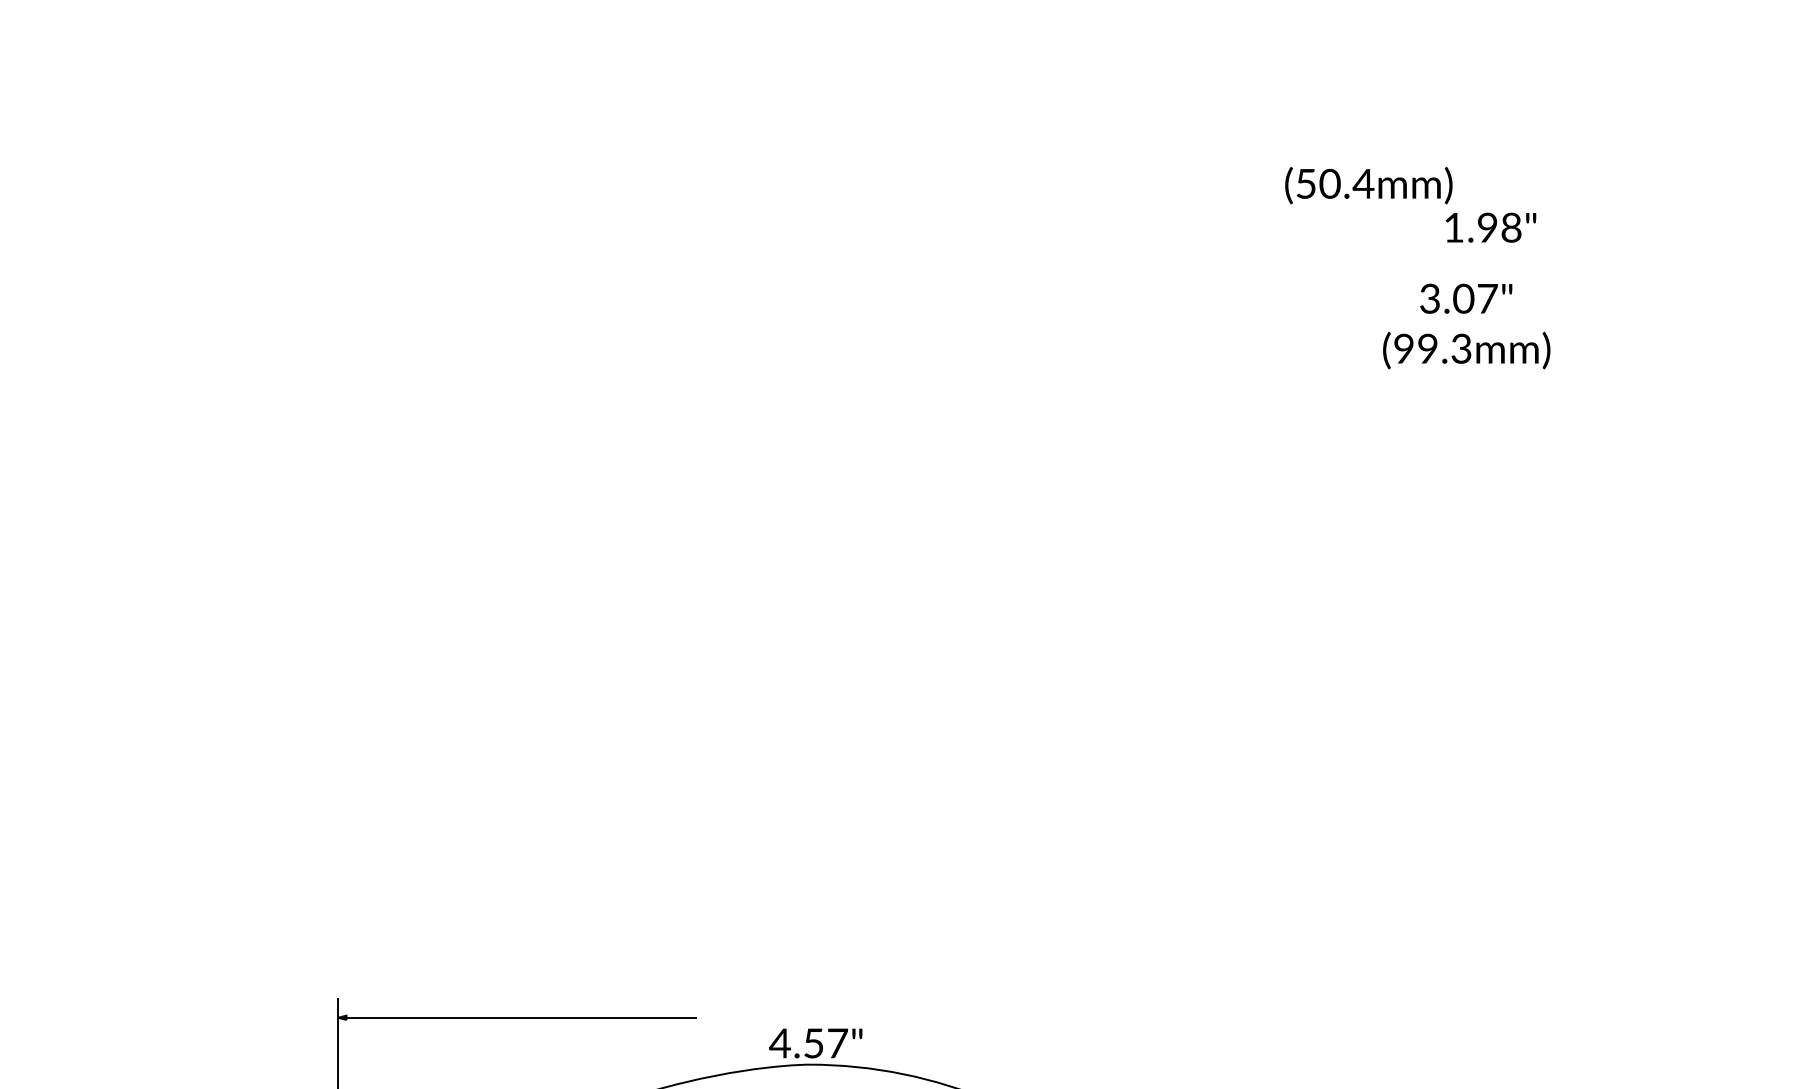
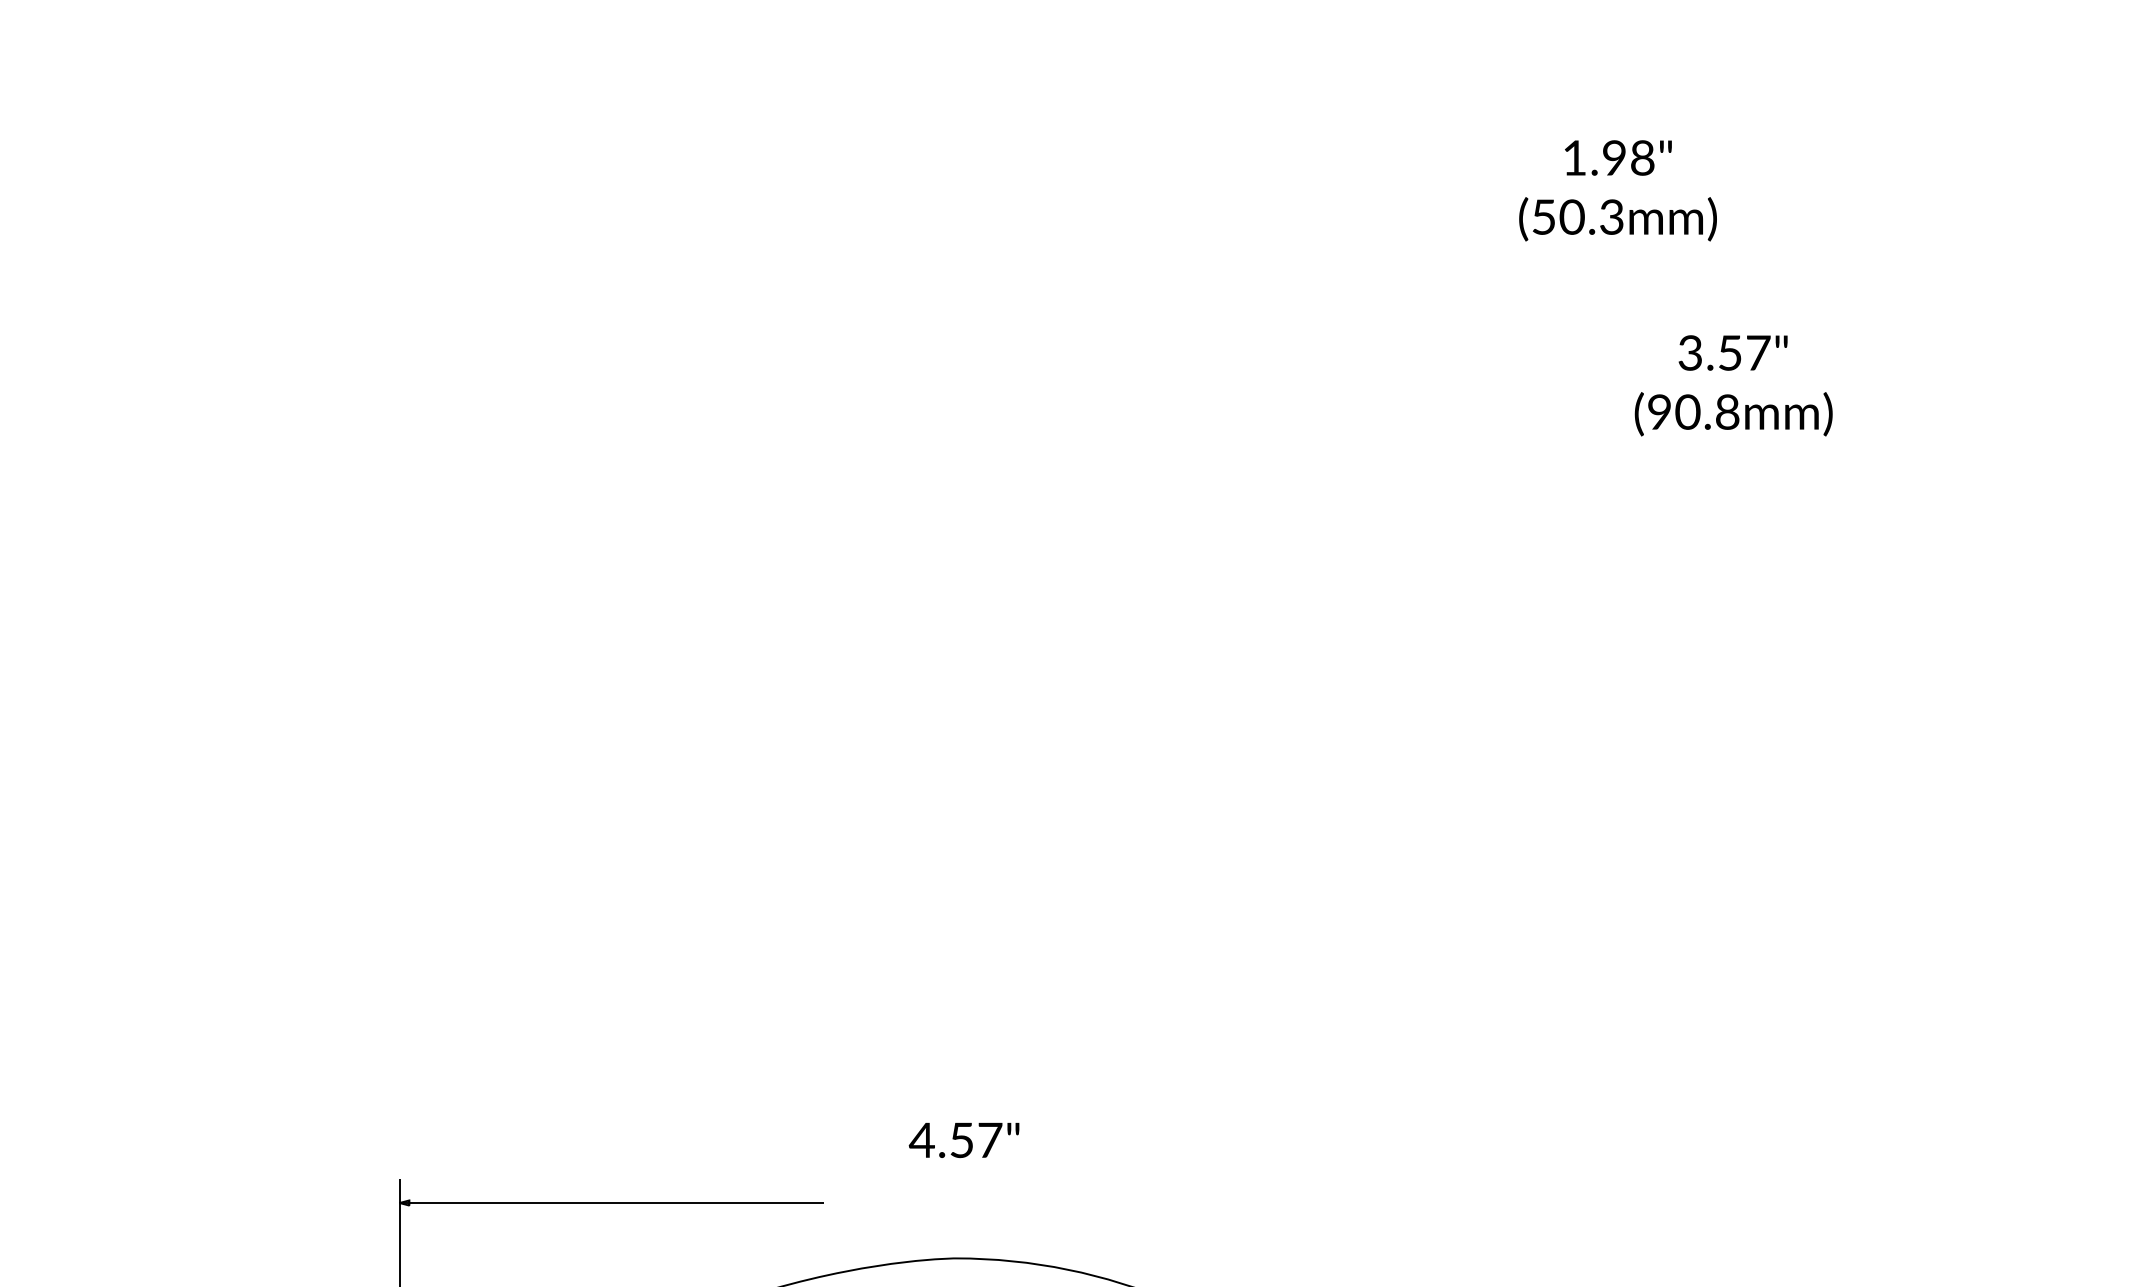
text: (1363, 183) -> (1611, 216), (50.4mm) -> (50.3mm)
text: (1491, 227) -> (1618, 157), moved
text: (1463, 298) -> (1729, 352), 3.07" -> 3.57"
text: (1444, 348) -> (1707, 411), (99.3mm) -> (90.8mm)
text: (815, 1043) -> (963, 1140), moved

